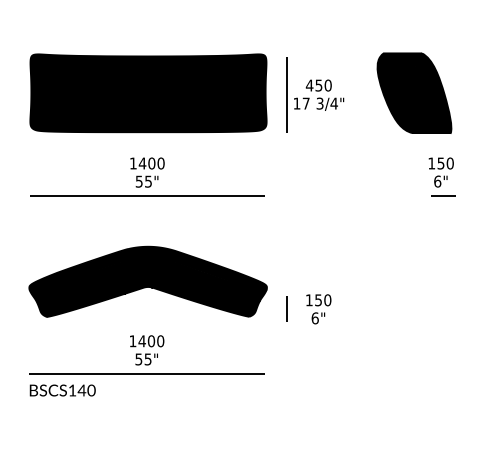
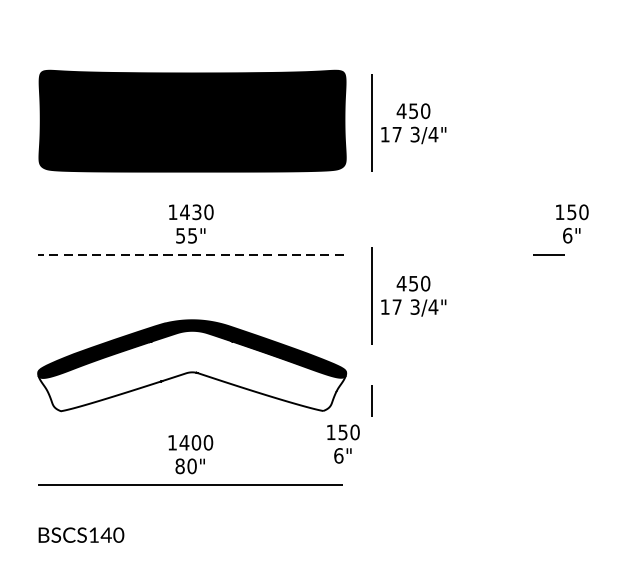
part: (414, 92) -> (537, 120), removed
text: (151, 163) -> (196, 212), 1400 -> 1430
line: (443, 195) -> (549, 253), moved
line: (147, 196) -> (191, 255), solid -> dashed
part: (315, 227) -> (409, 295), added
fill: (147, 285) -> (191, 370), removed
text: (318, 309) -> (343, 444), moved
text: (143, 359) -> (186, 466), 55" -> 80"
text: (62, 390) -> (81, 535), moved

